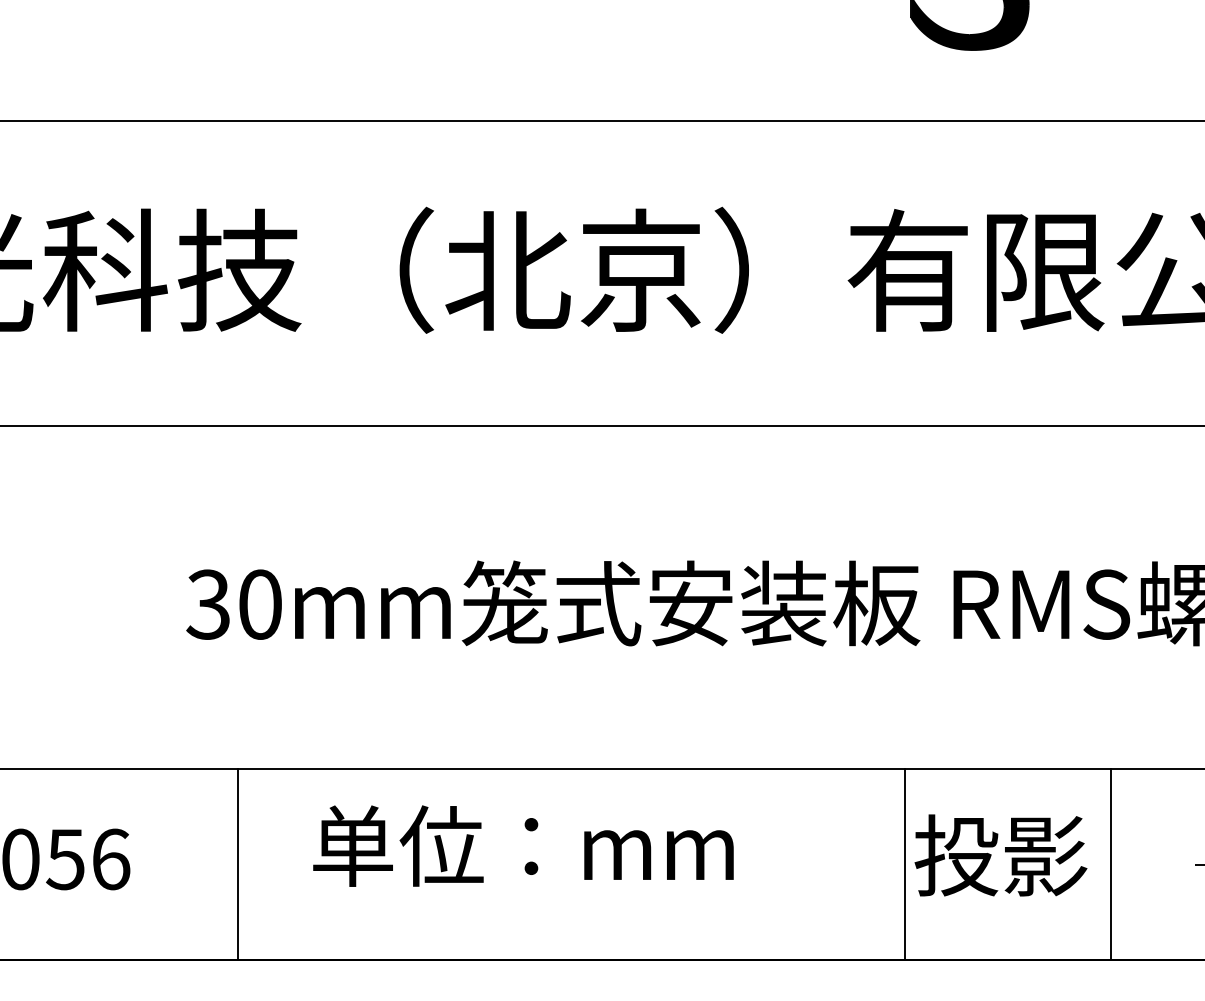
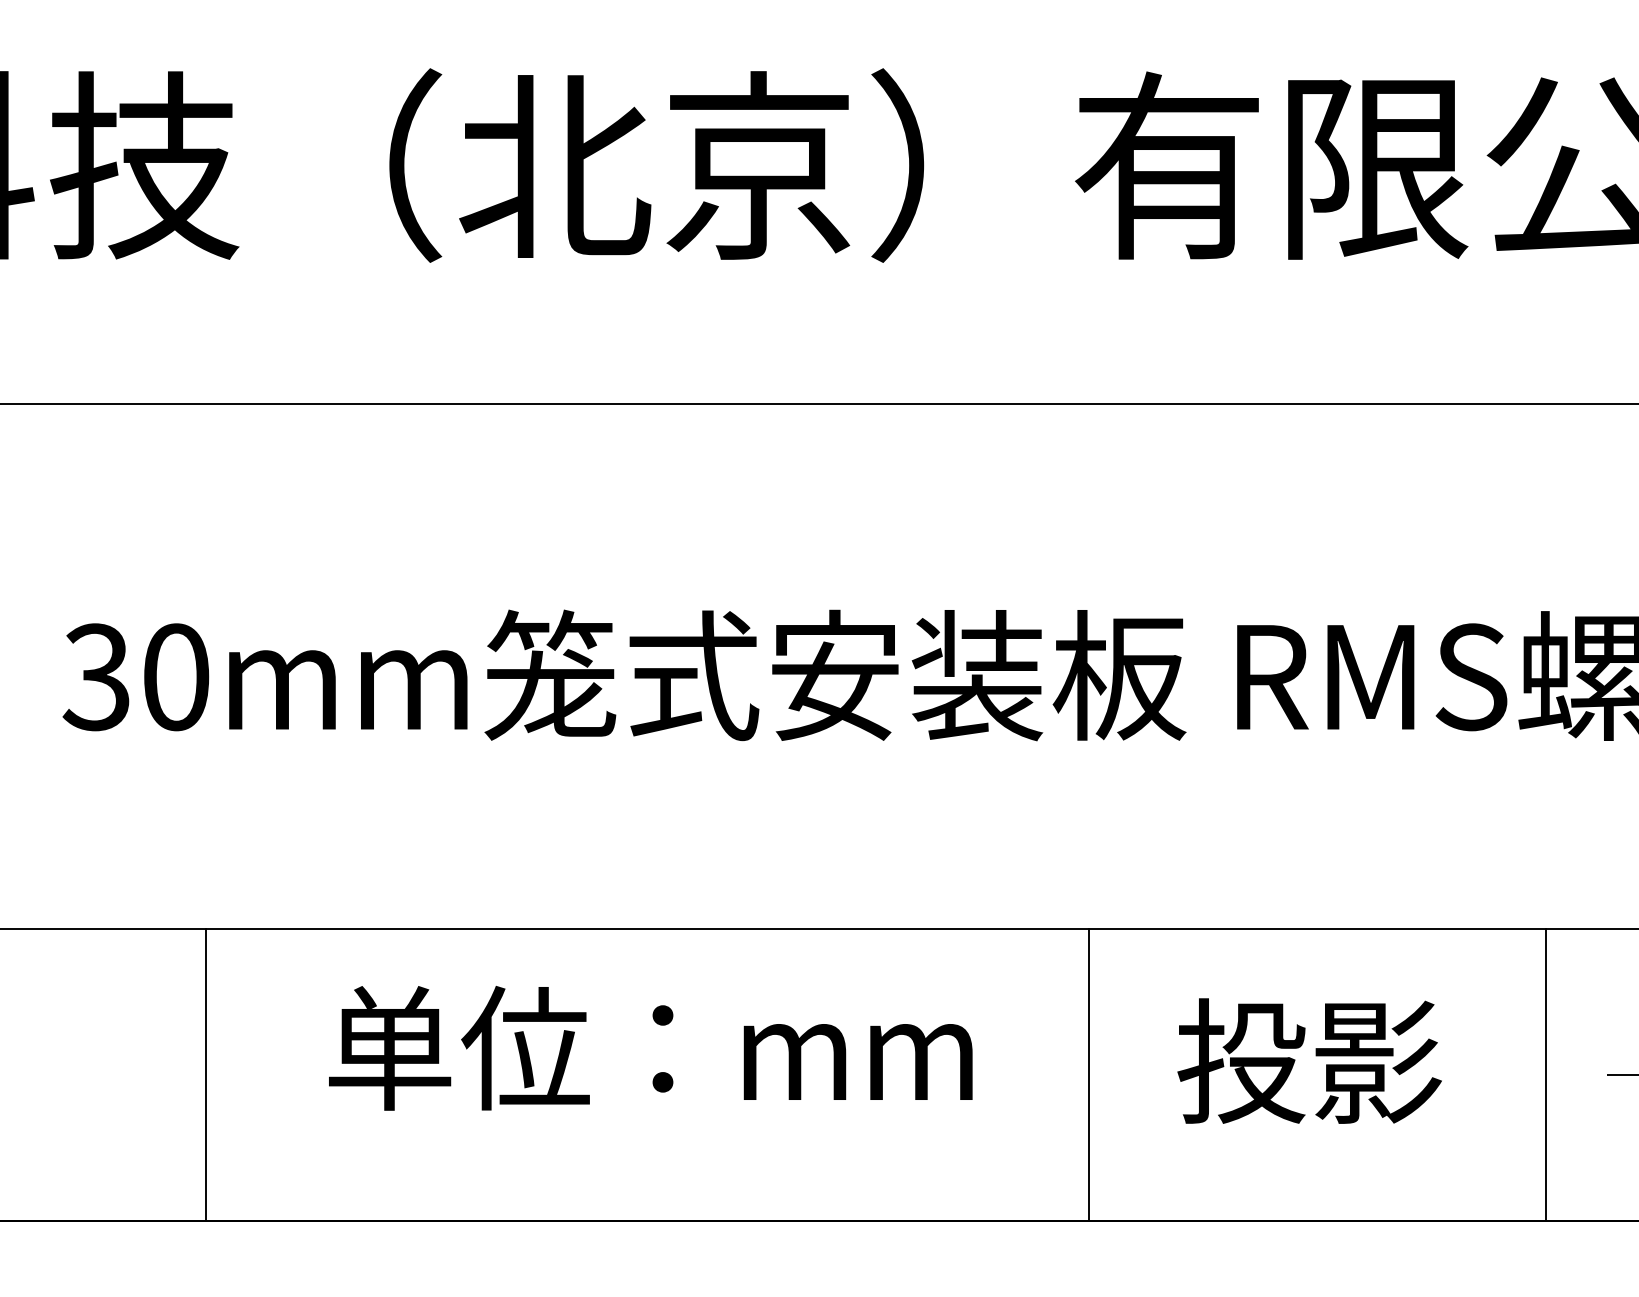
text: (523, 845) -> (650, 1047), moved
line: (238, 864) -> (206, 1074), moved
line: (904, 864) -> (1088, 1074), moved
line: (1111, 864) -> (1546, 1074), moved

